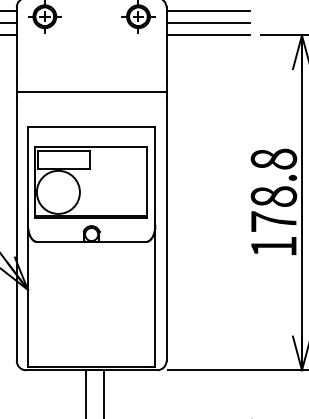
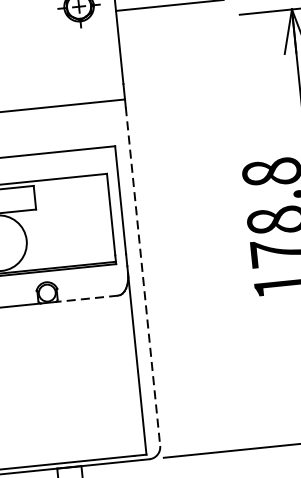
line: (208, 35) -> (171, 21), removed
line: (166, 229) -> (142, 276), solid -> dashed
line: (121, 242) -> (86, 299), solid -> dashed

